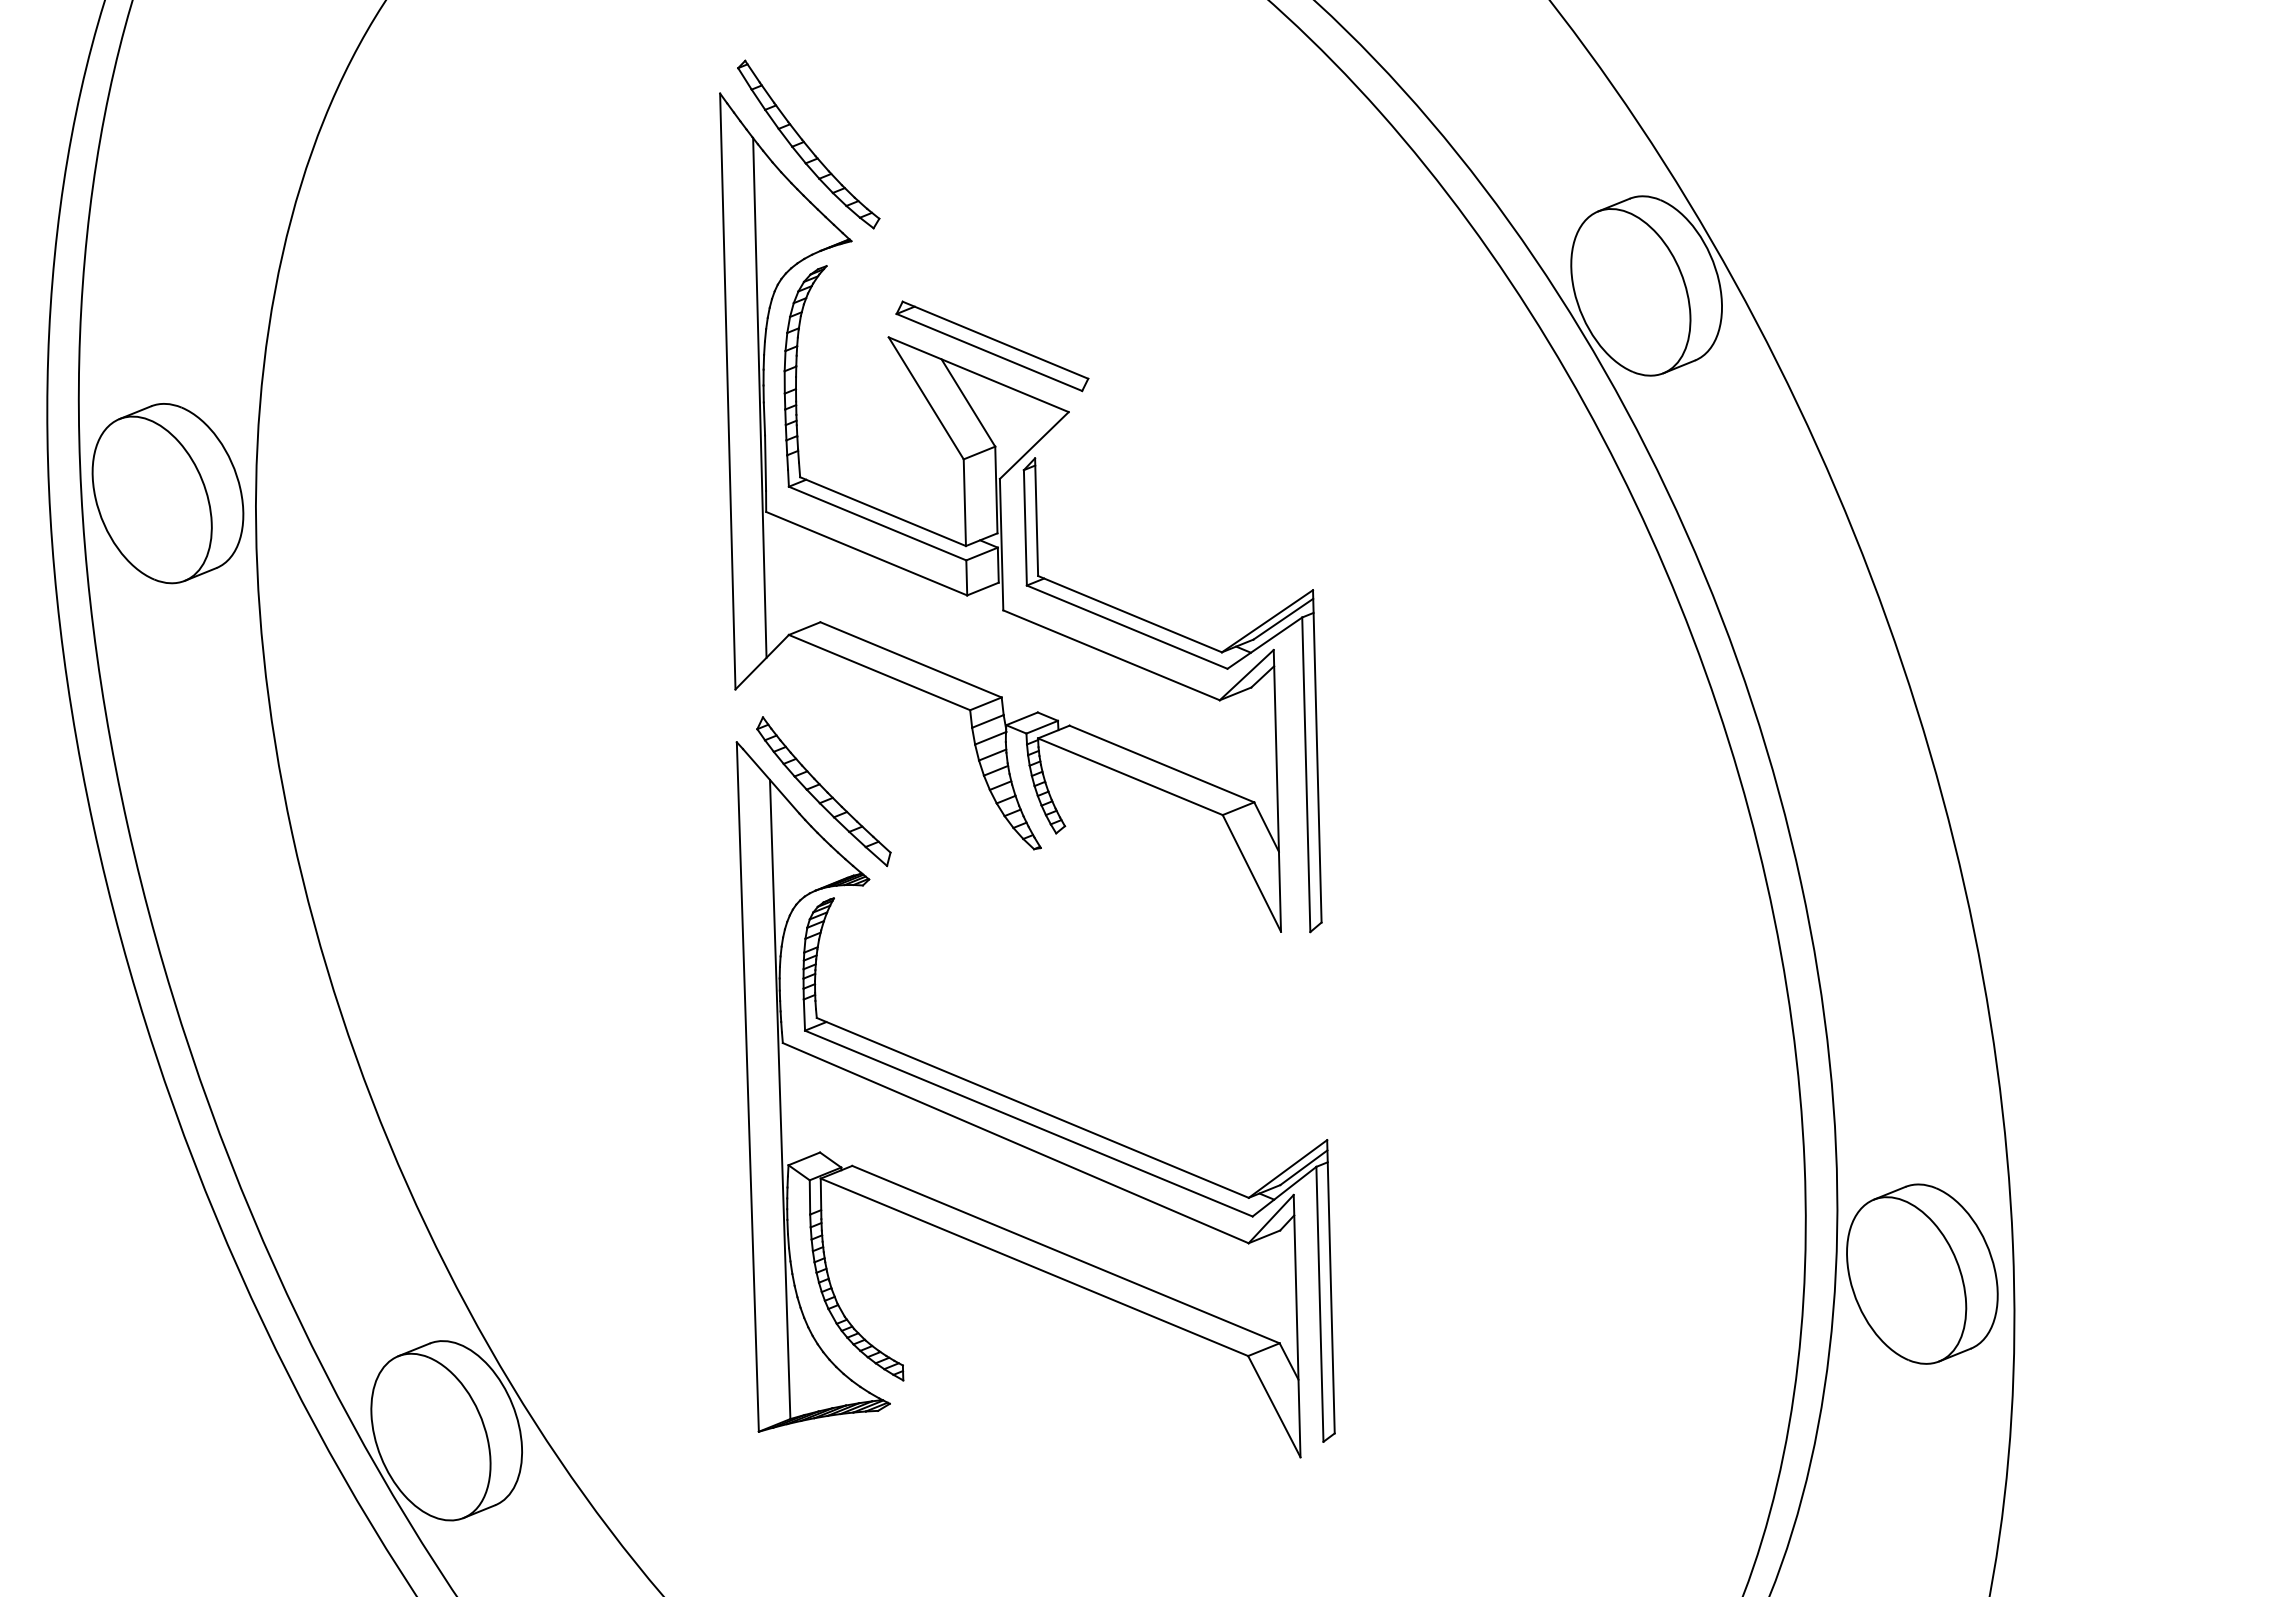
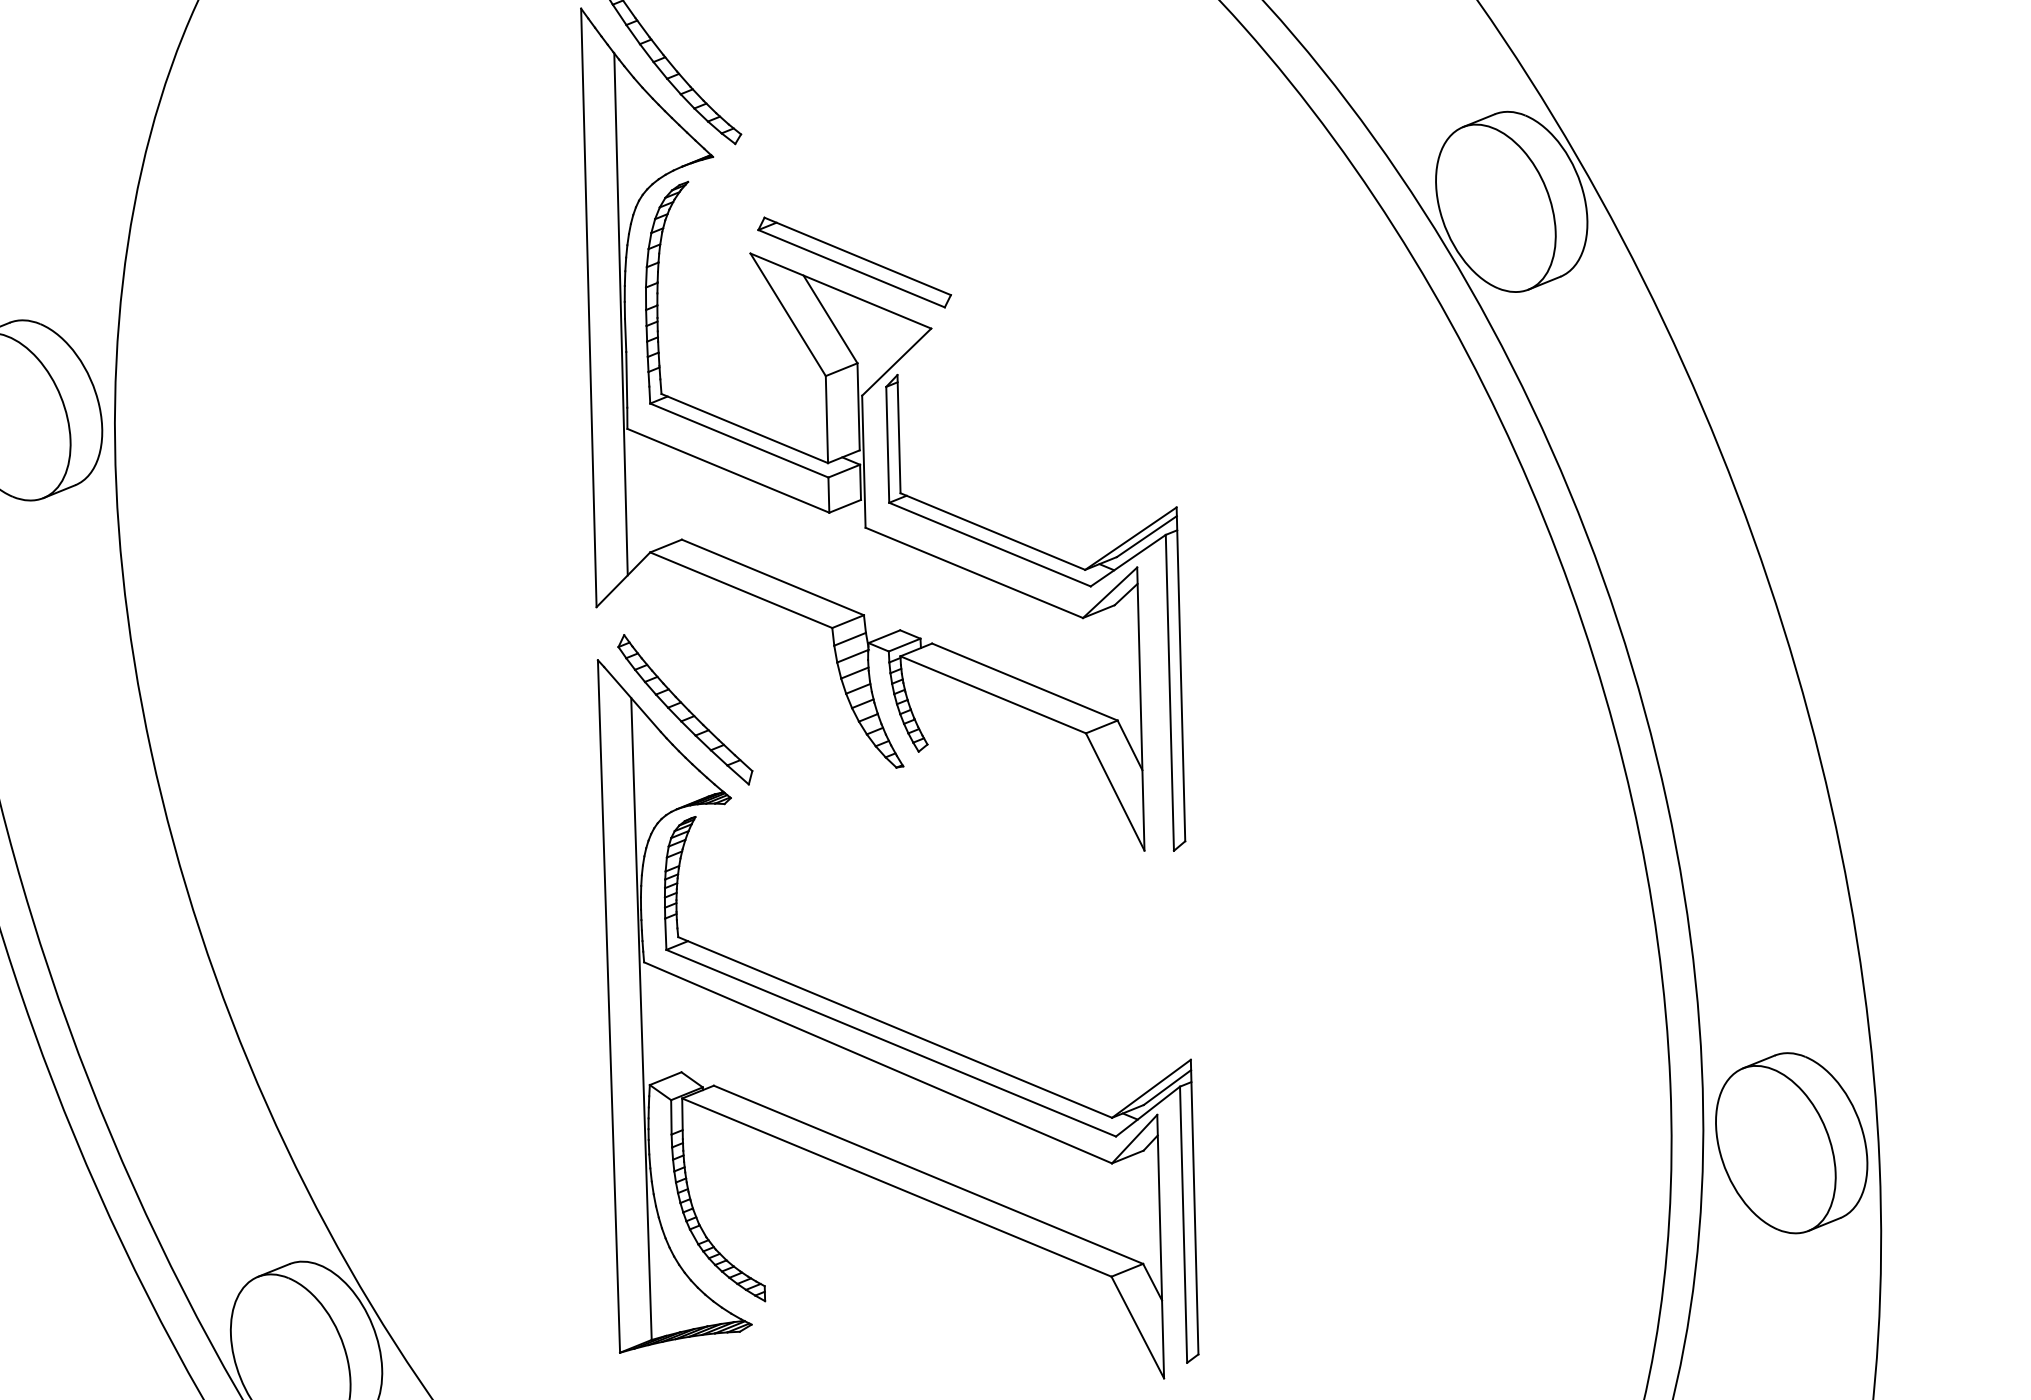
part: (1922, 1273) -> (1791, 1142), moved

